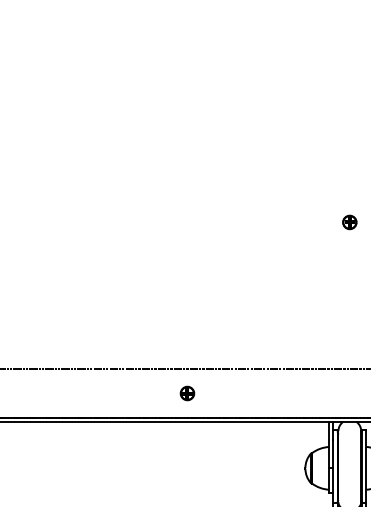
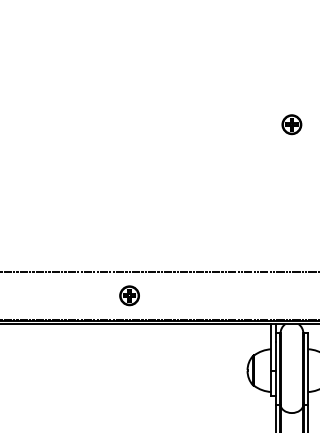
part: (349, 222) -> (291, 124), size x1.4
part: (187, 393) -> (129, 295), size x1.4

